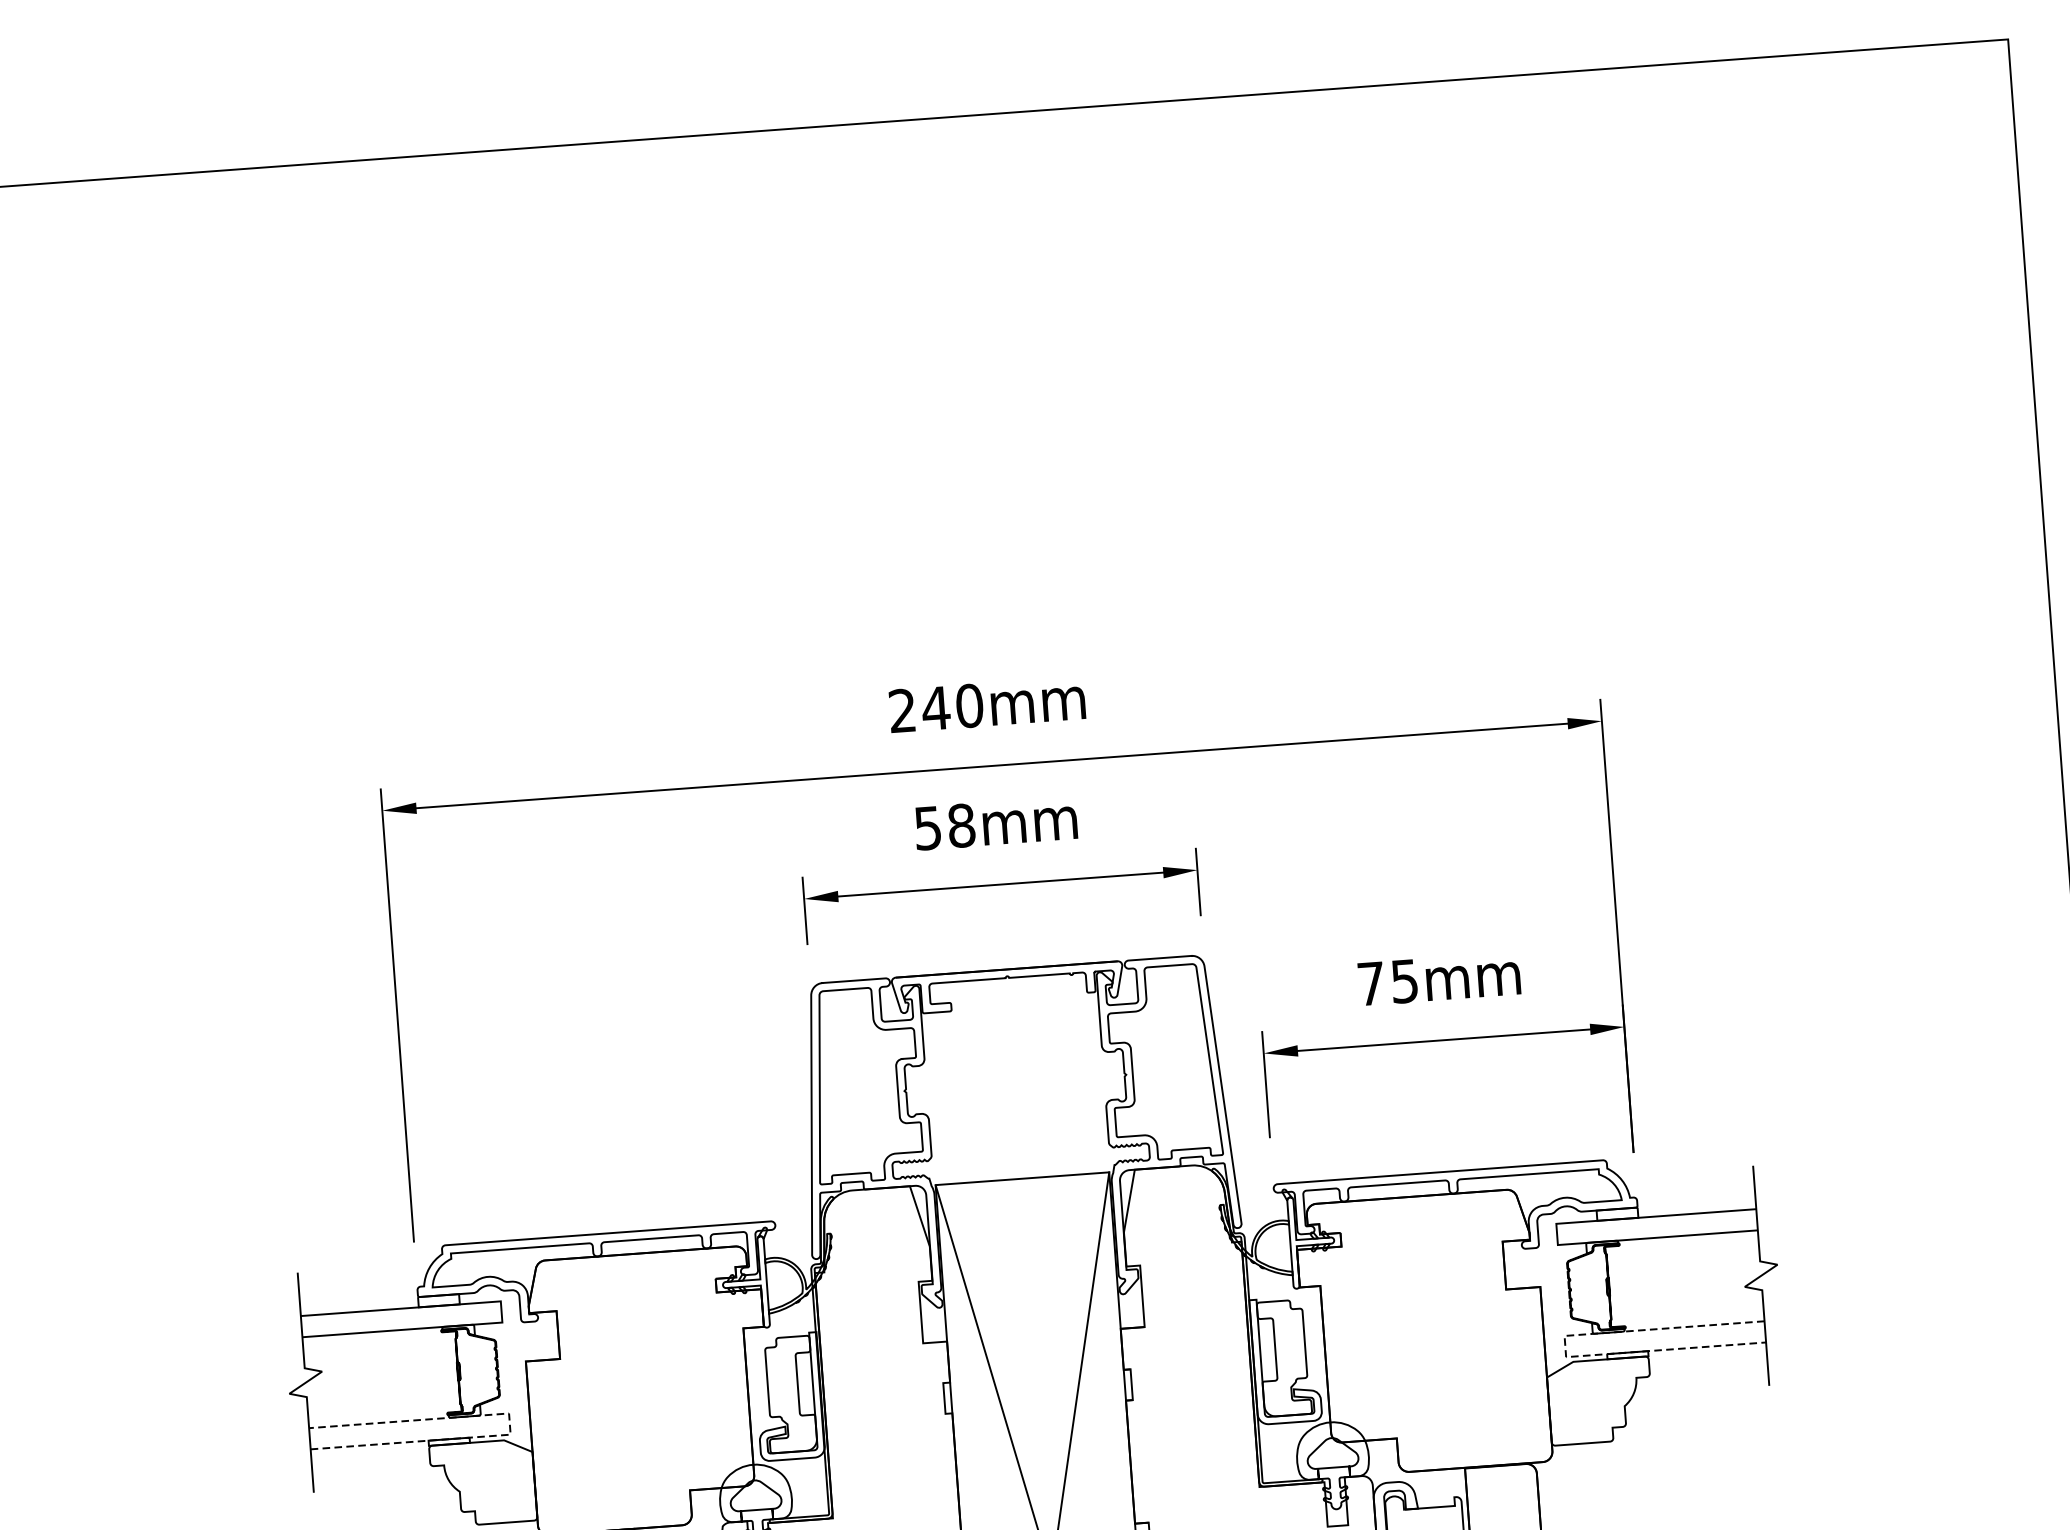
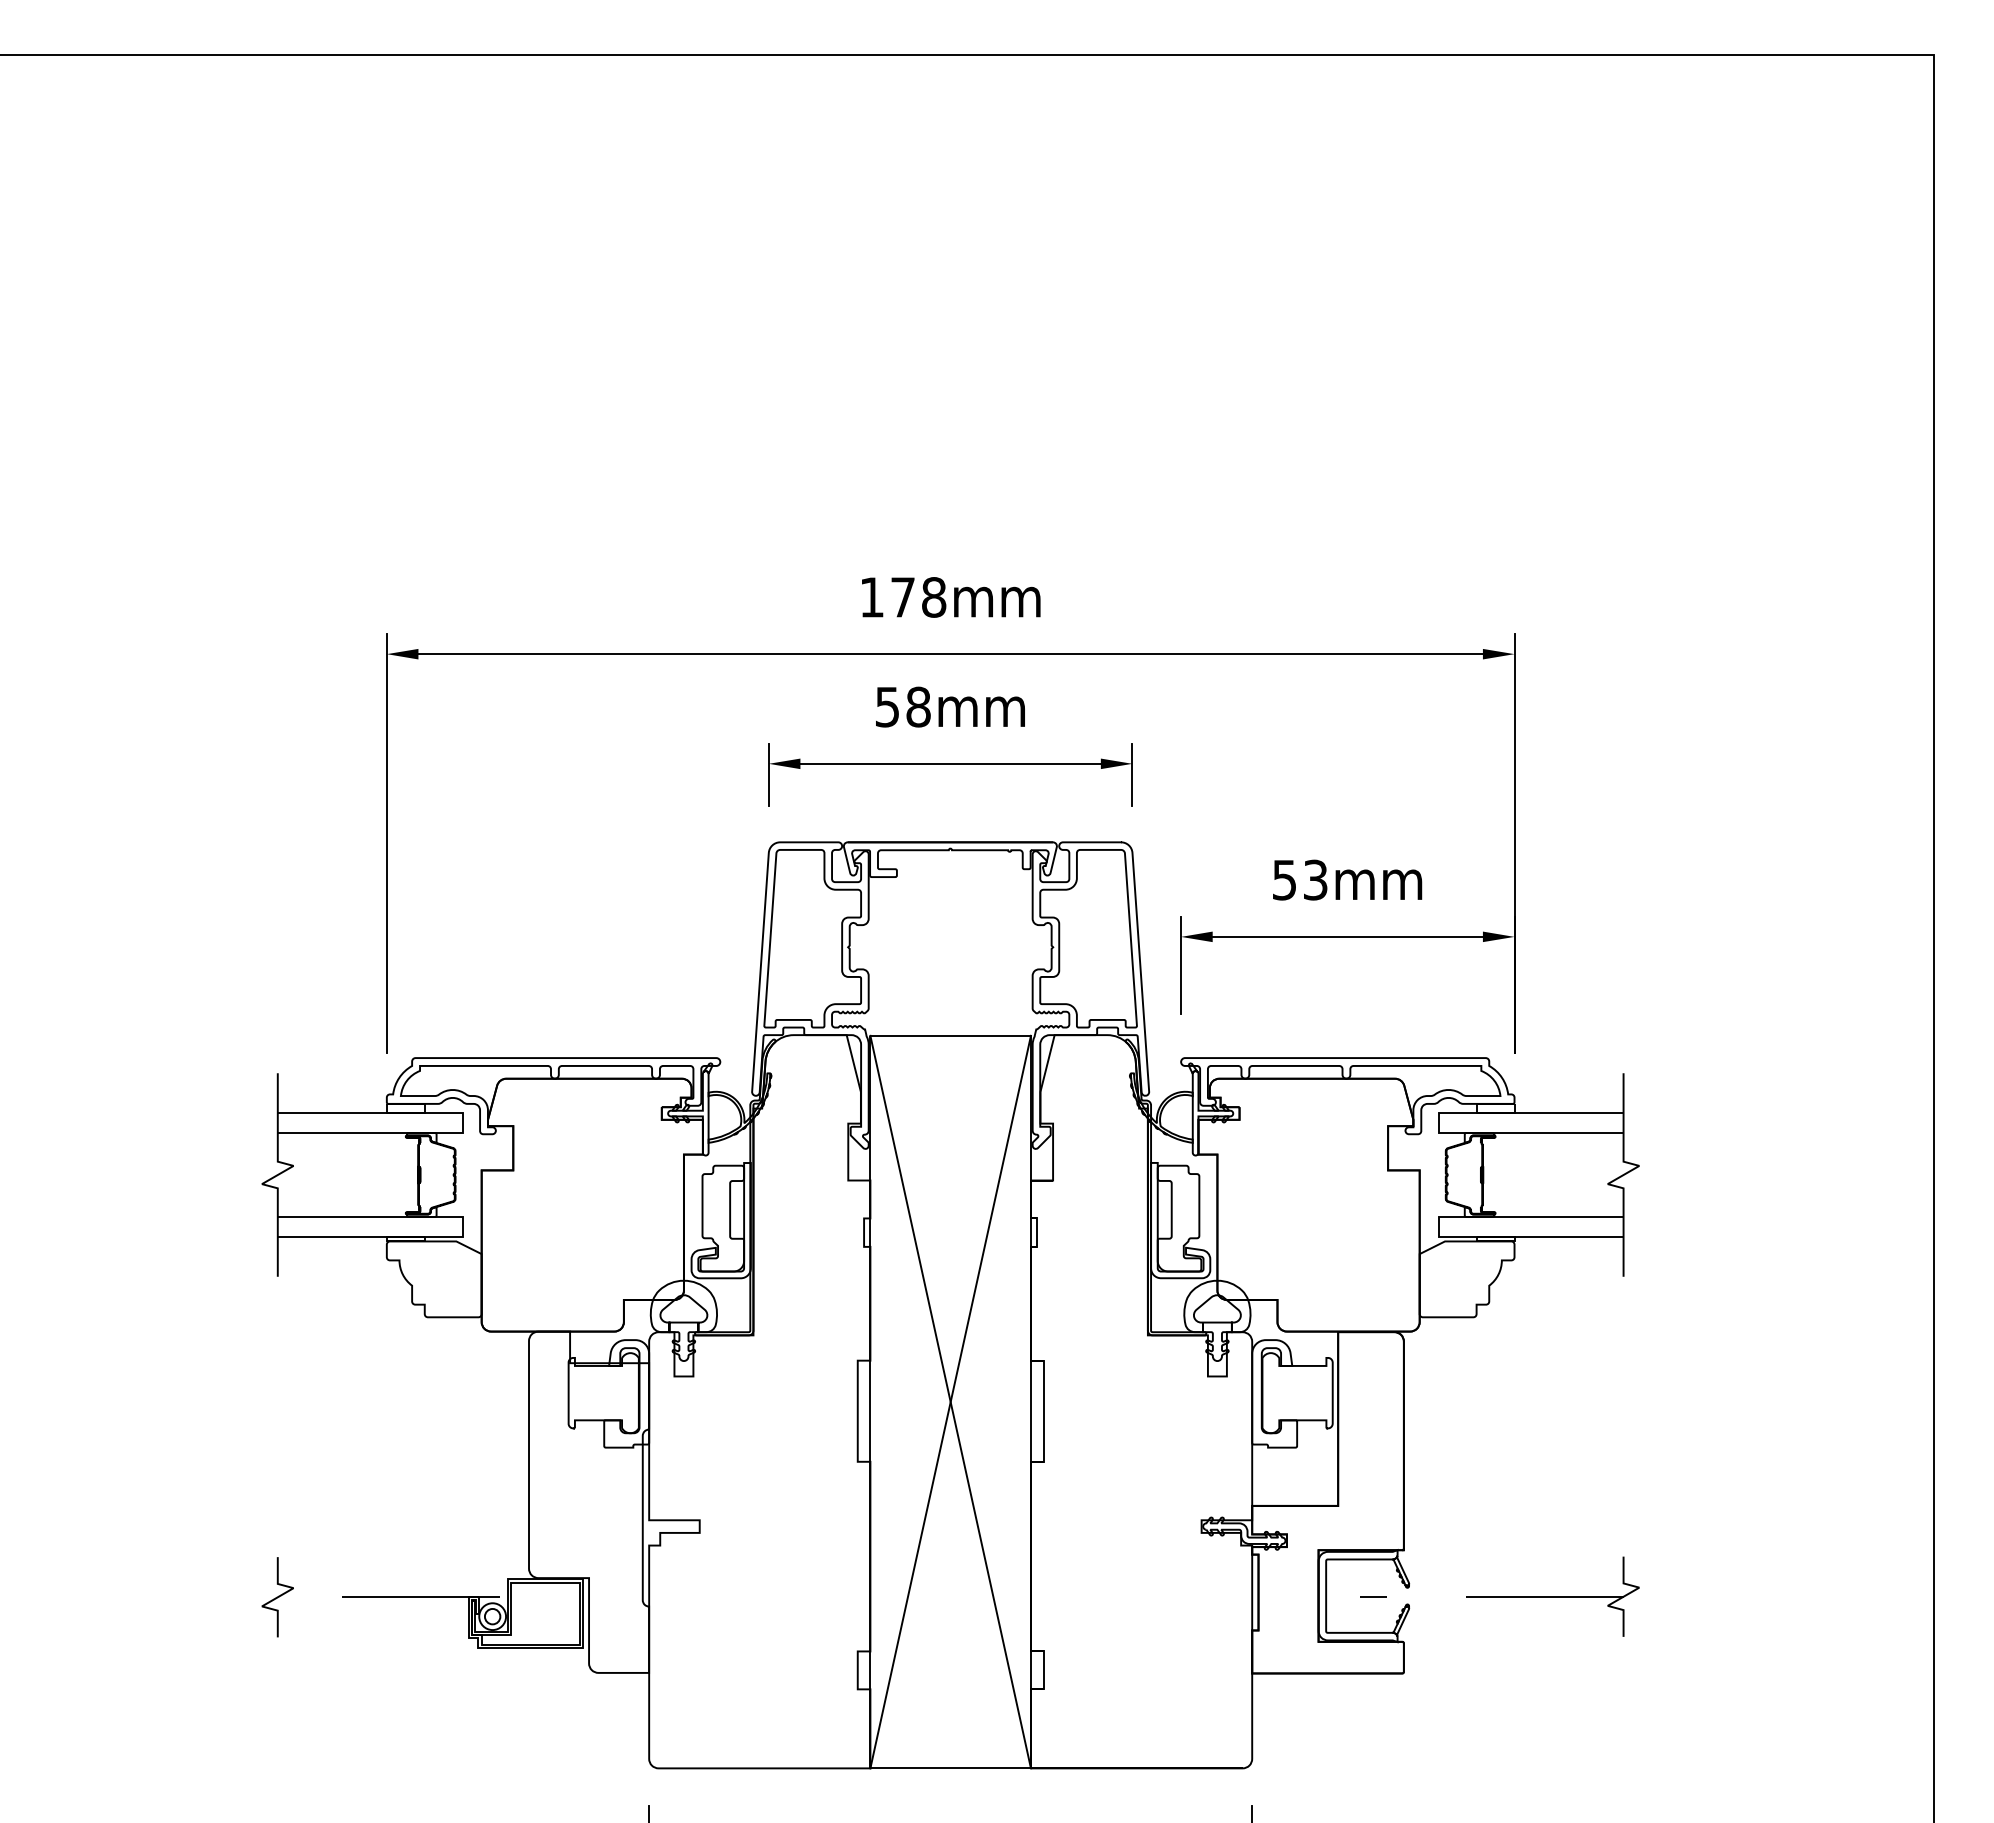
text: (936, 708) -> (903, 597), 240mm -> 178mm
text: (1388, 981) -> (1300, 879), 75mm -> 53mm
line: (1565, 1346) -> (1438, 1226), dashed -> solid
line: (509, 1423) -> (462, 1226), dashed -> solid

